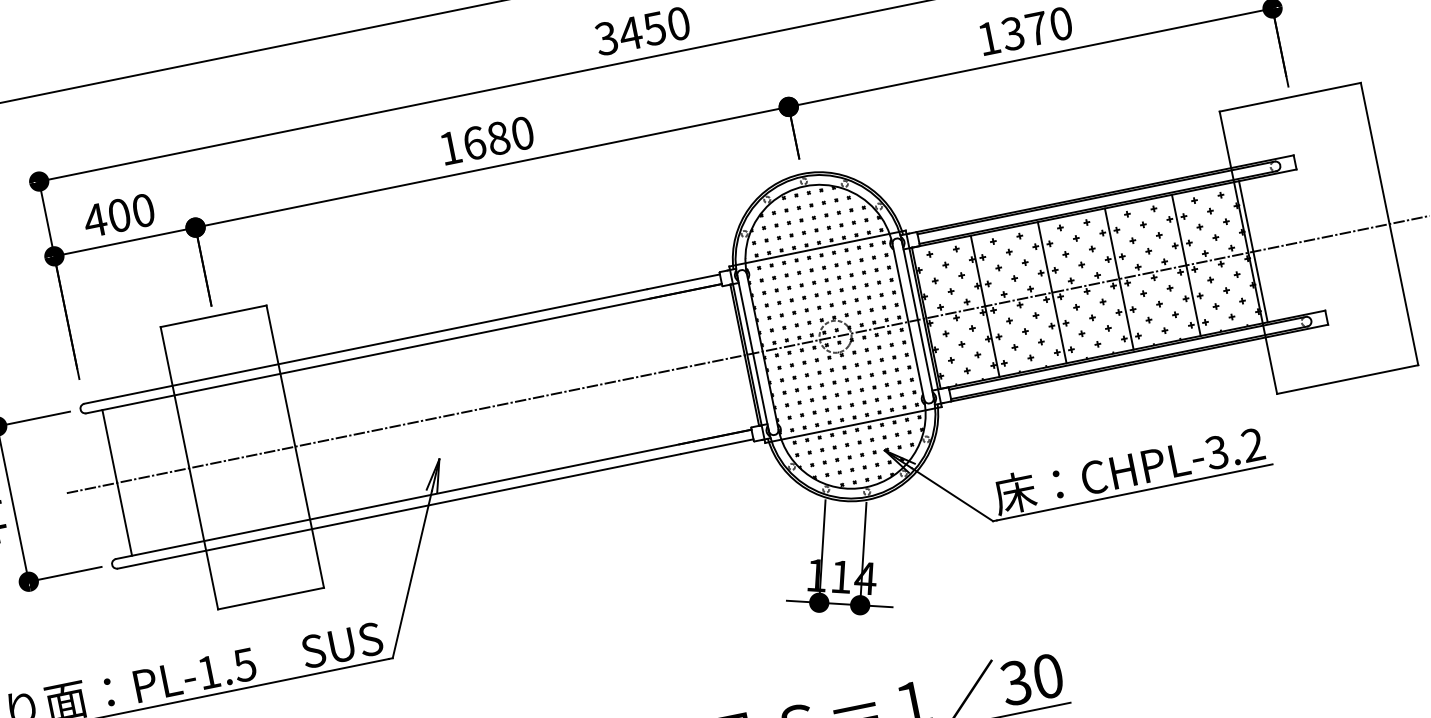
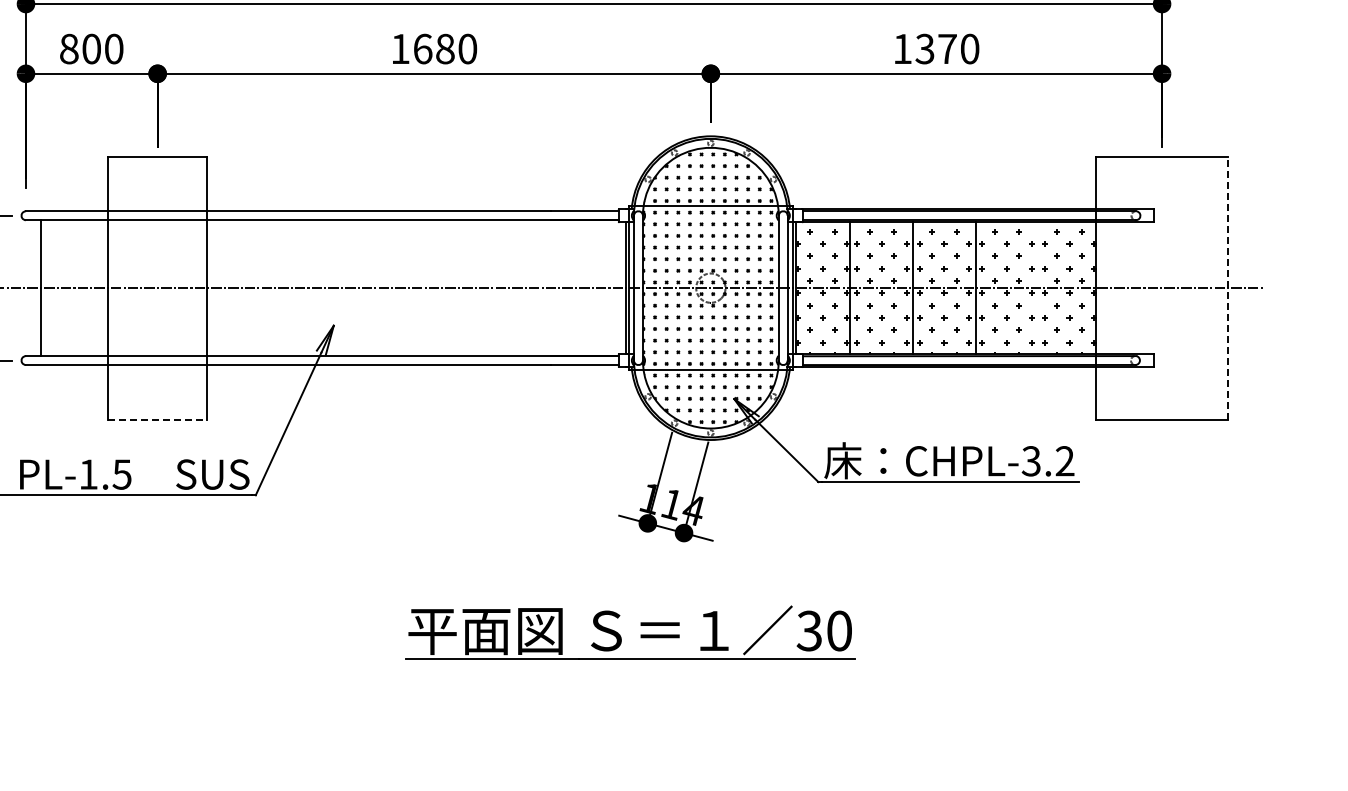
text: (95, 219) -> (69, 48), 400 -> 800
line: (1389, 224) -> (1227, 288), solid -> dashed
line: (1253, 251) -> (1100, 287), removed
line: (1186, 264) -> (1038, 287), removed
line: (271, 598) -> (158, 419), solid -> dashed

